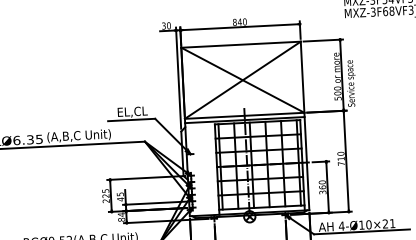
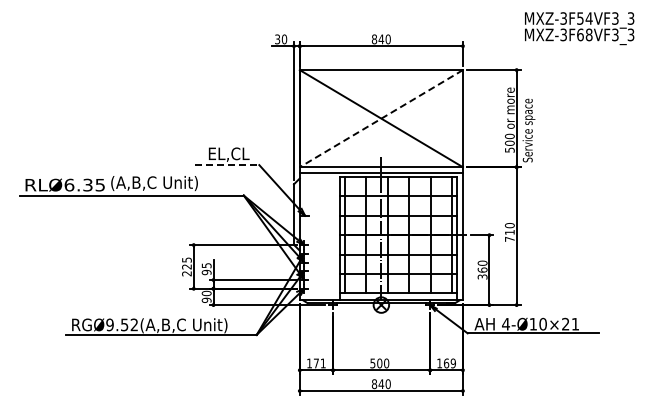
line: (242, 80) -> (381, 118), solid -> dashed
line: (131, 120) -> (227, 165), solid -> dashed
text: (120, 199) -> (206, 272), 45 -> 95
text: (121, 217) -> (206, 296), 84 -> 90

